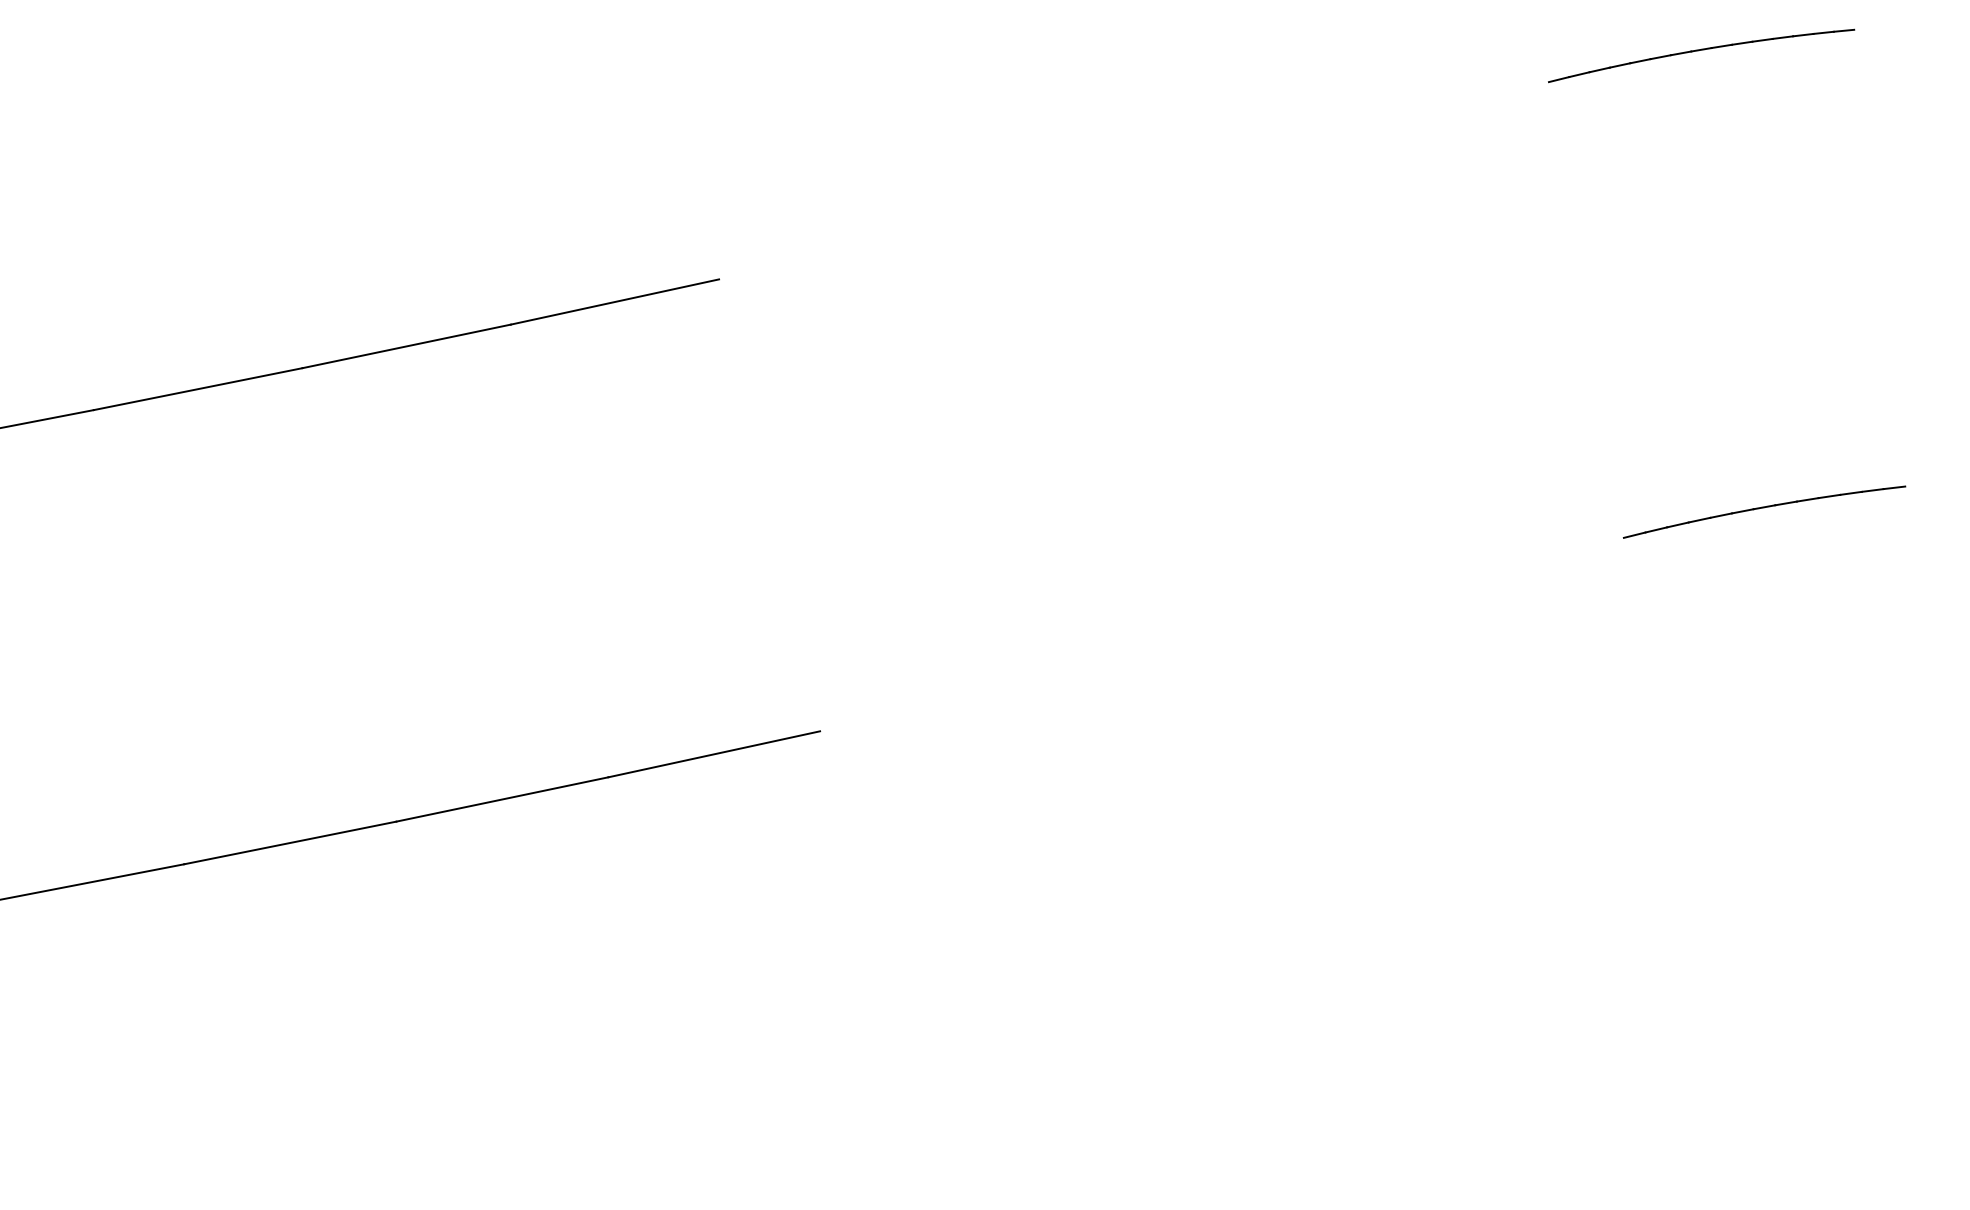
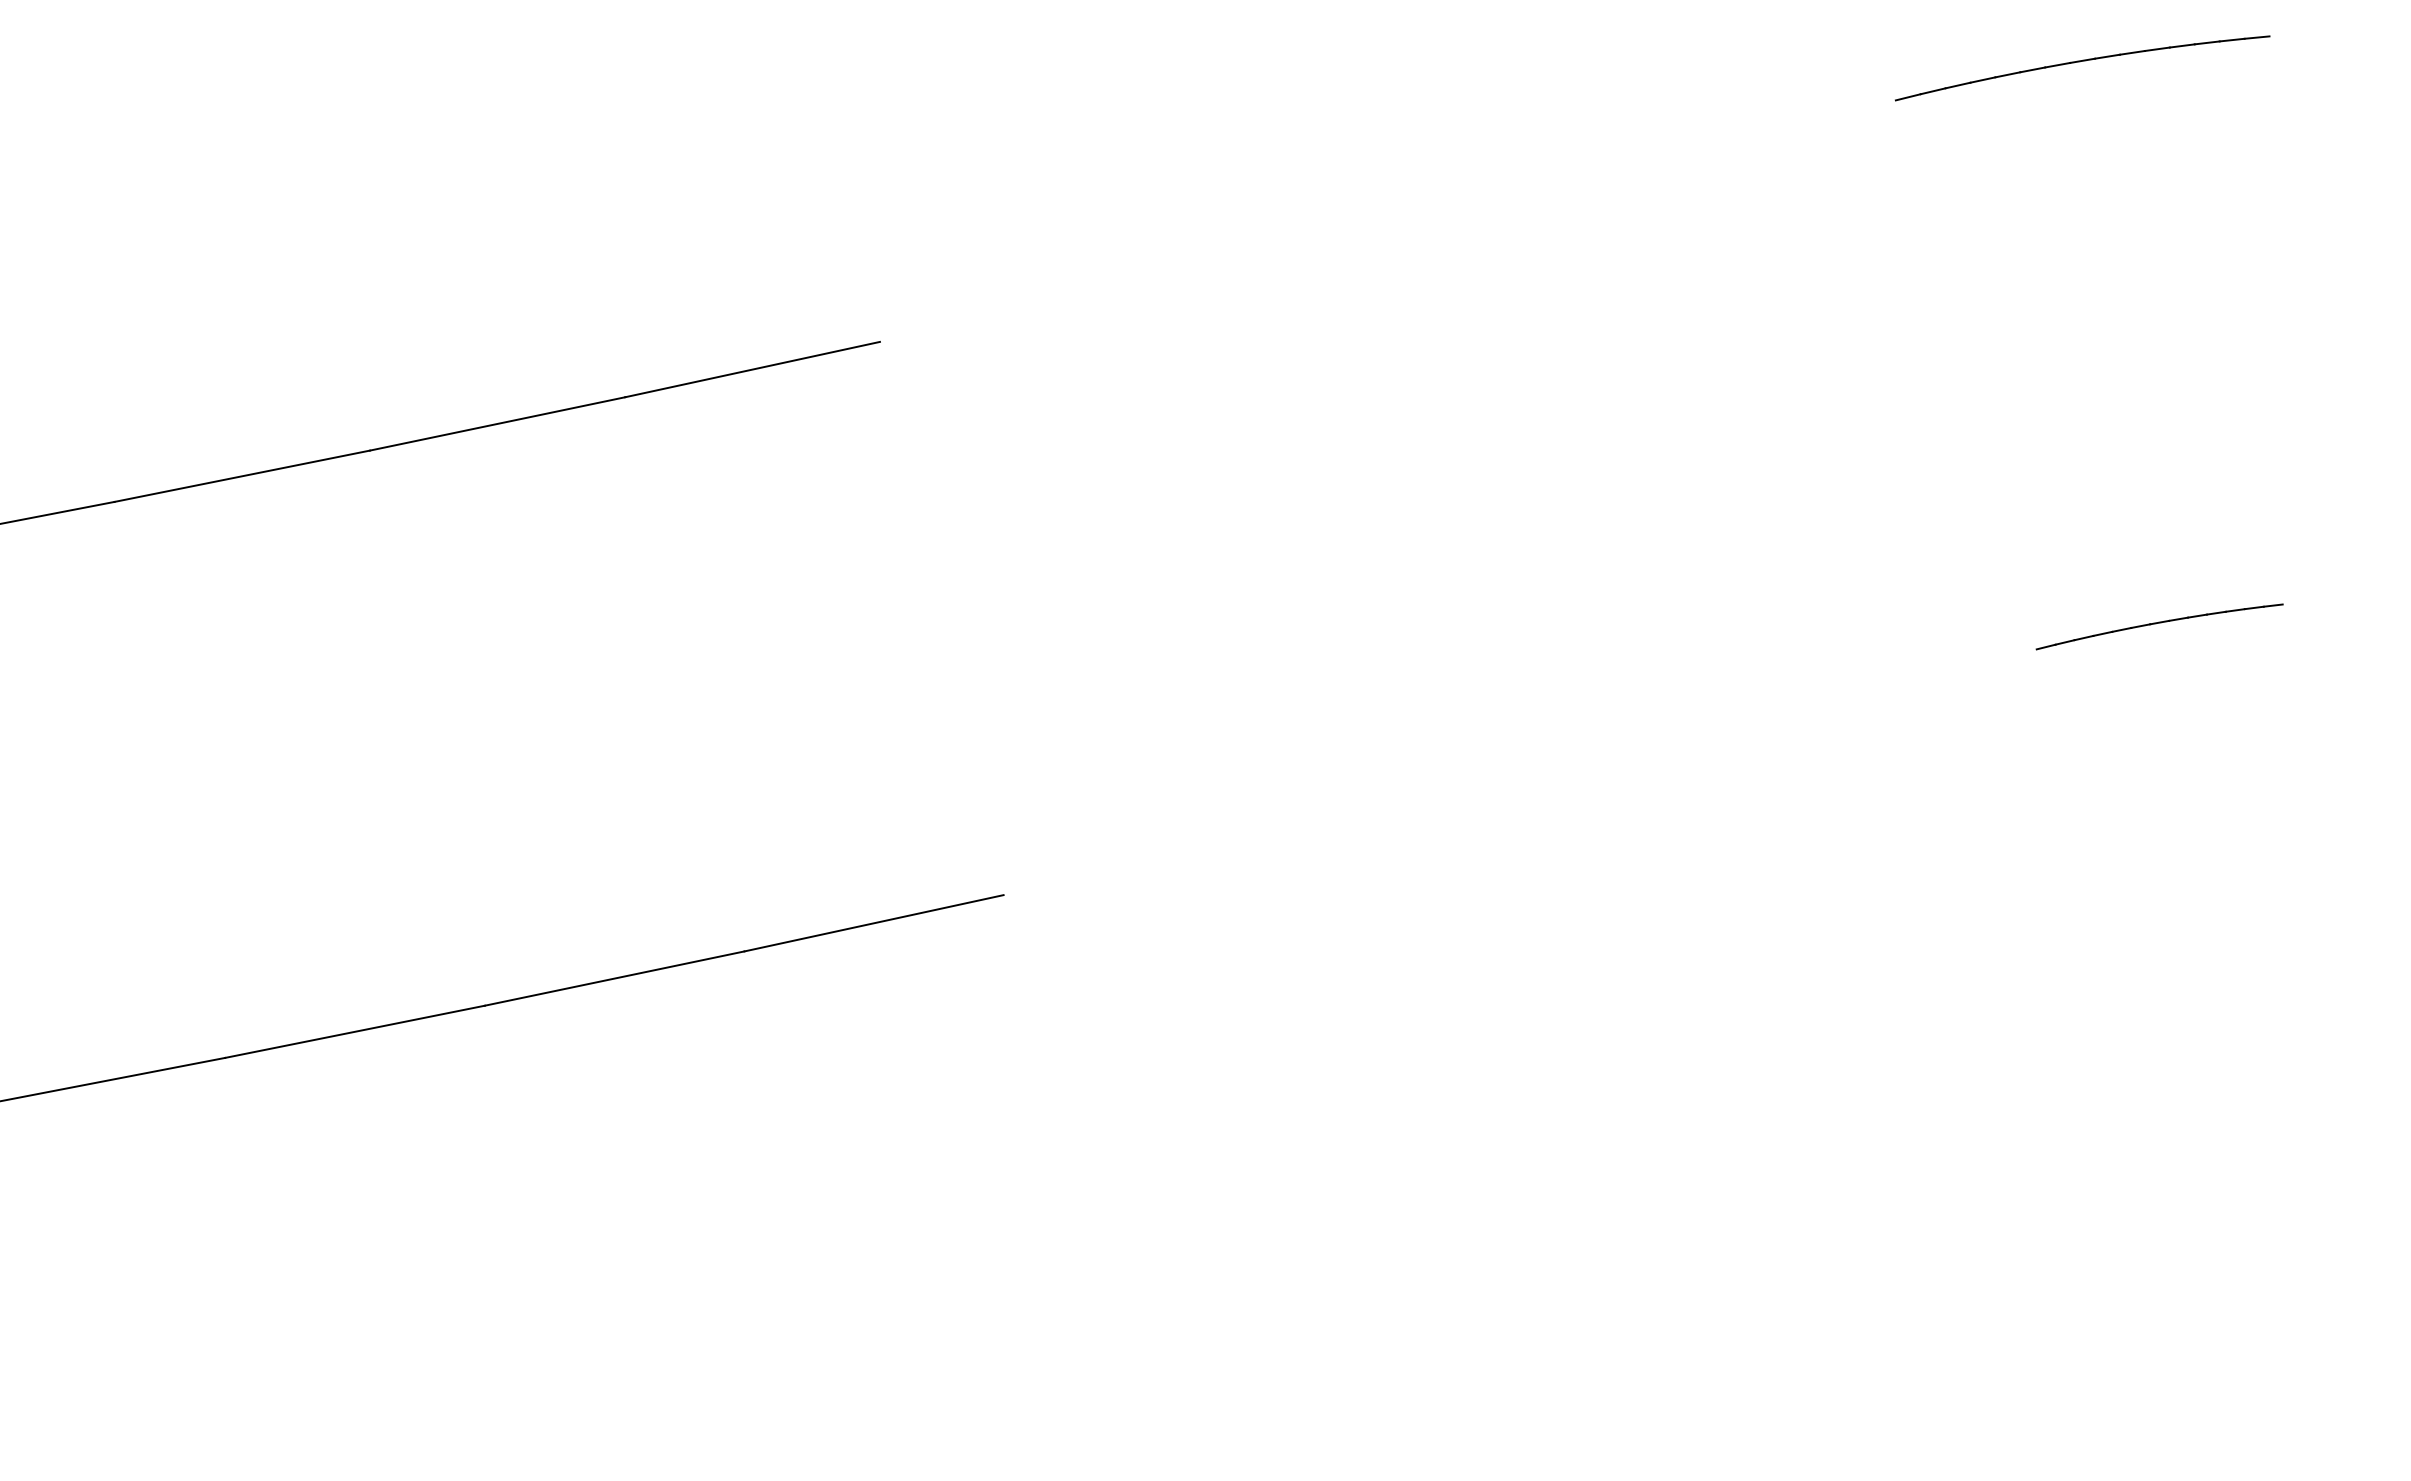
part: (1764, 511) -> (2159, 626), size x0.71

